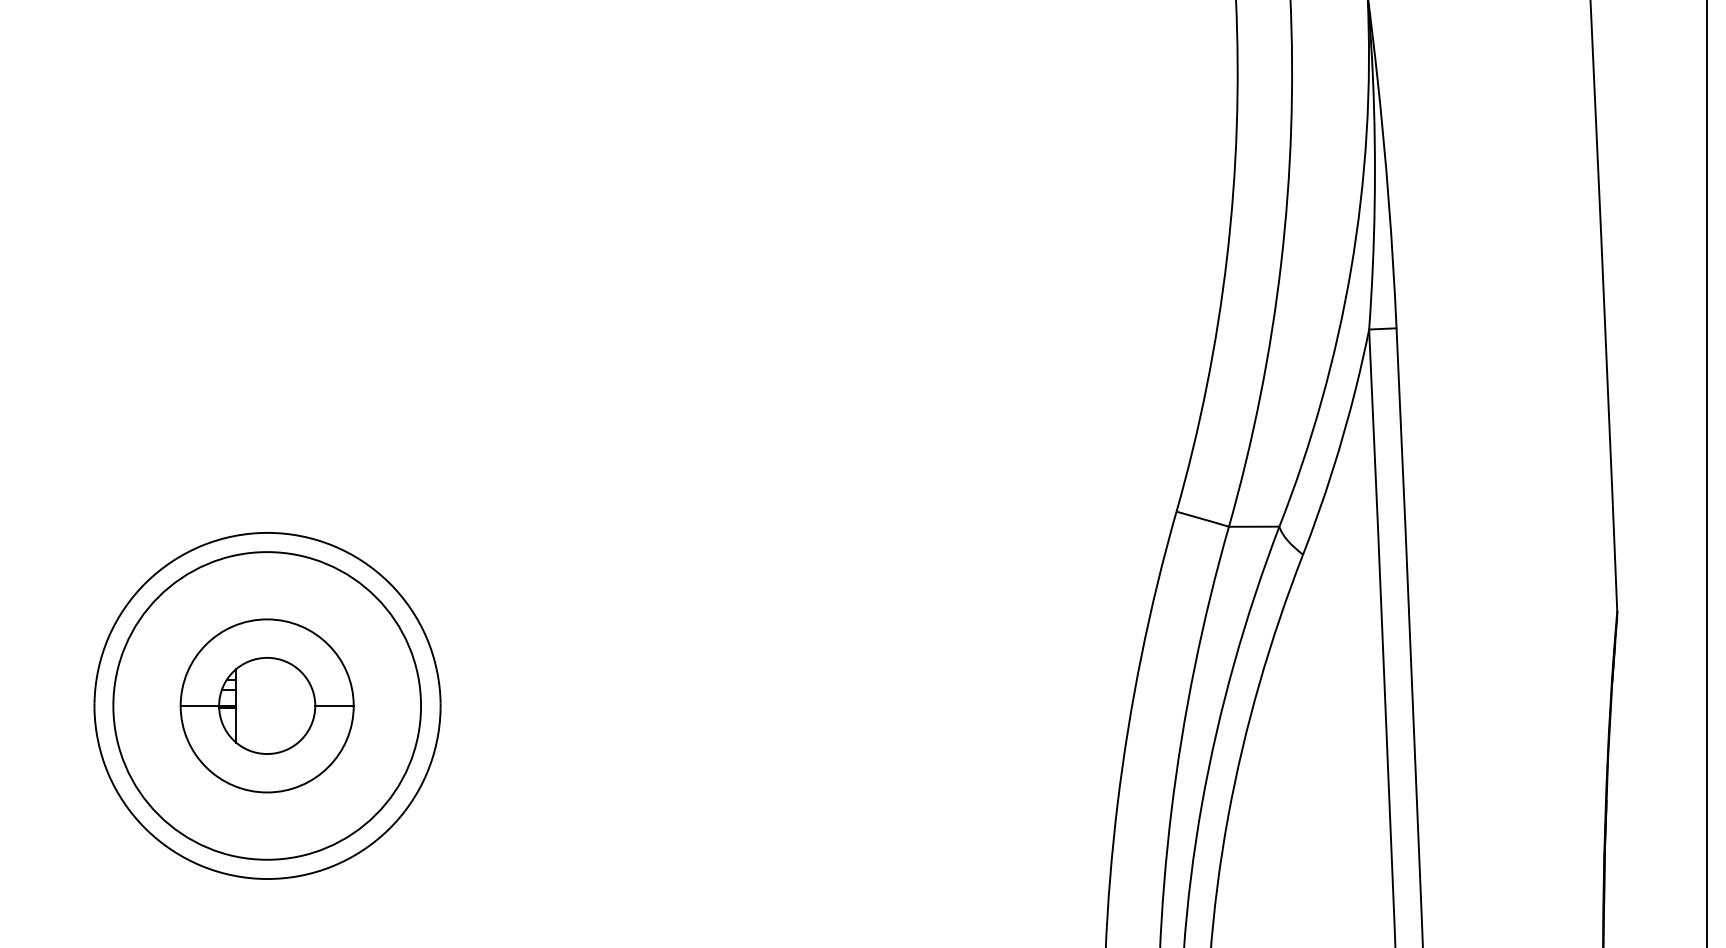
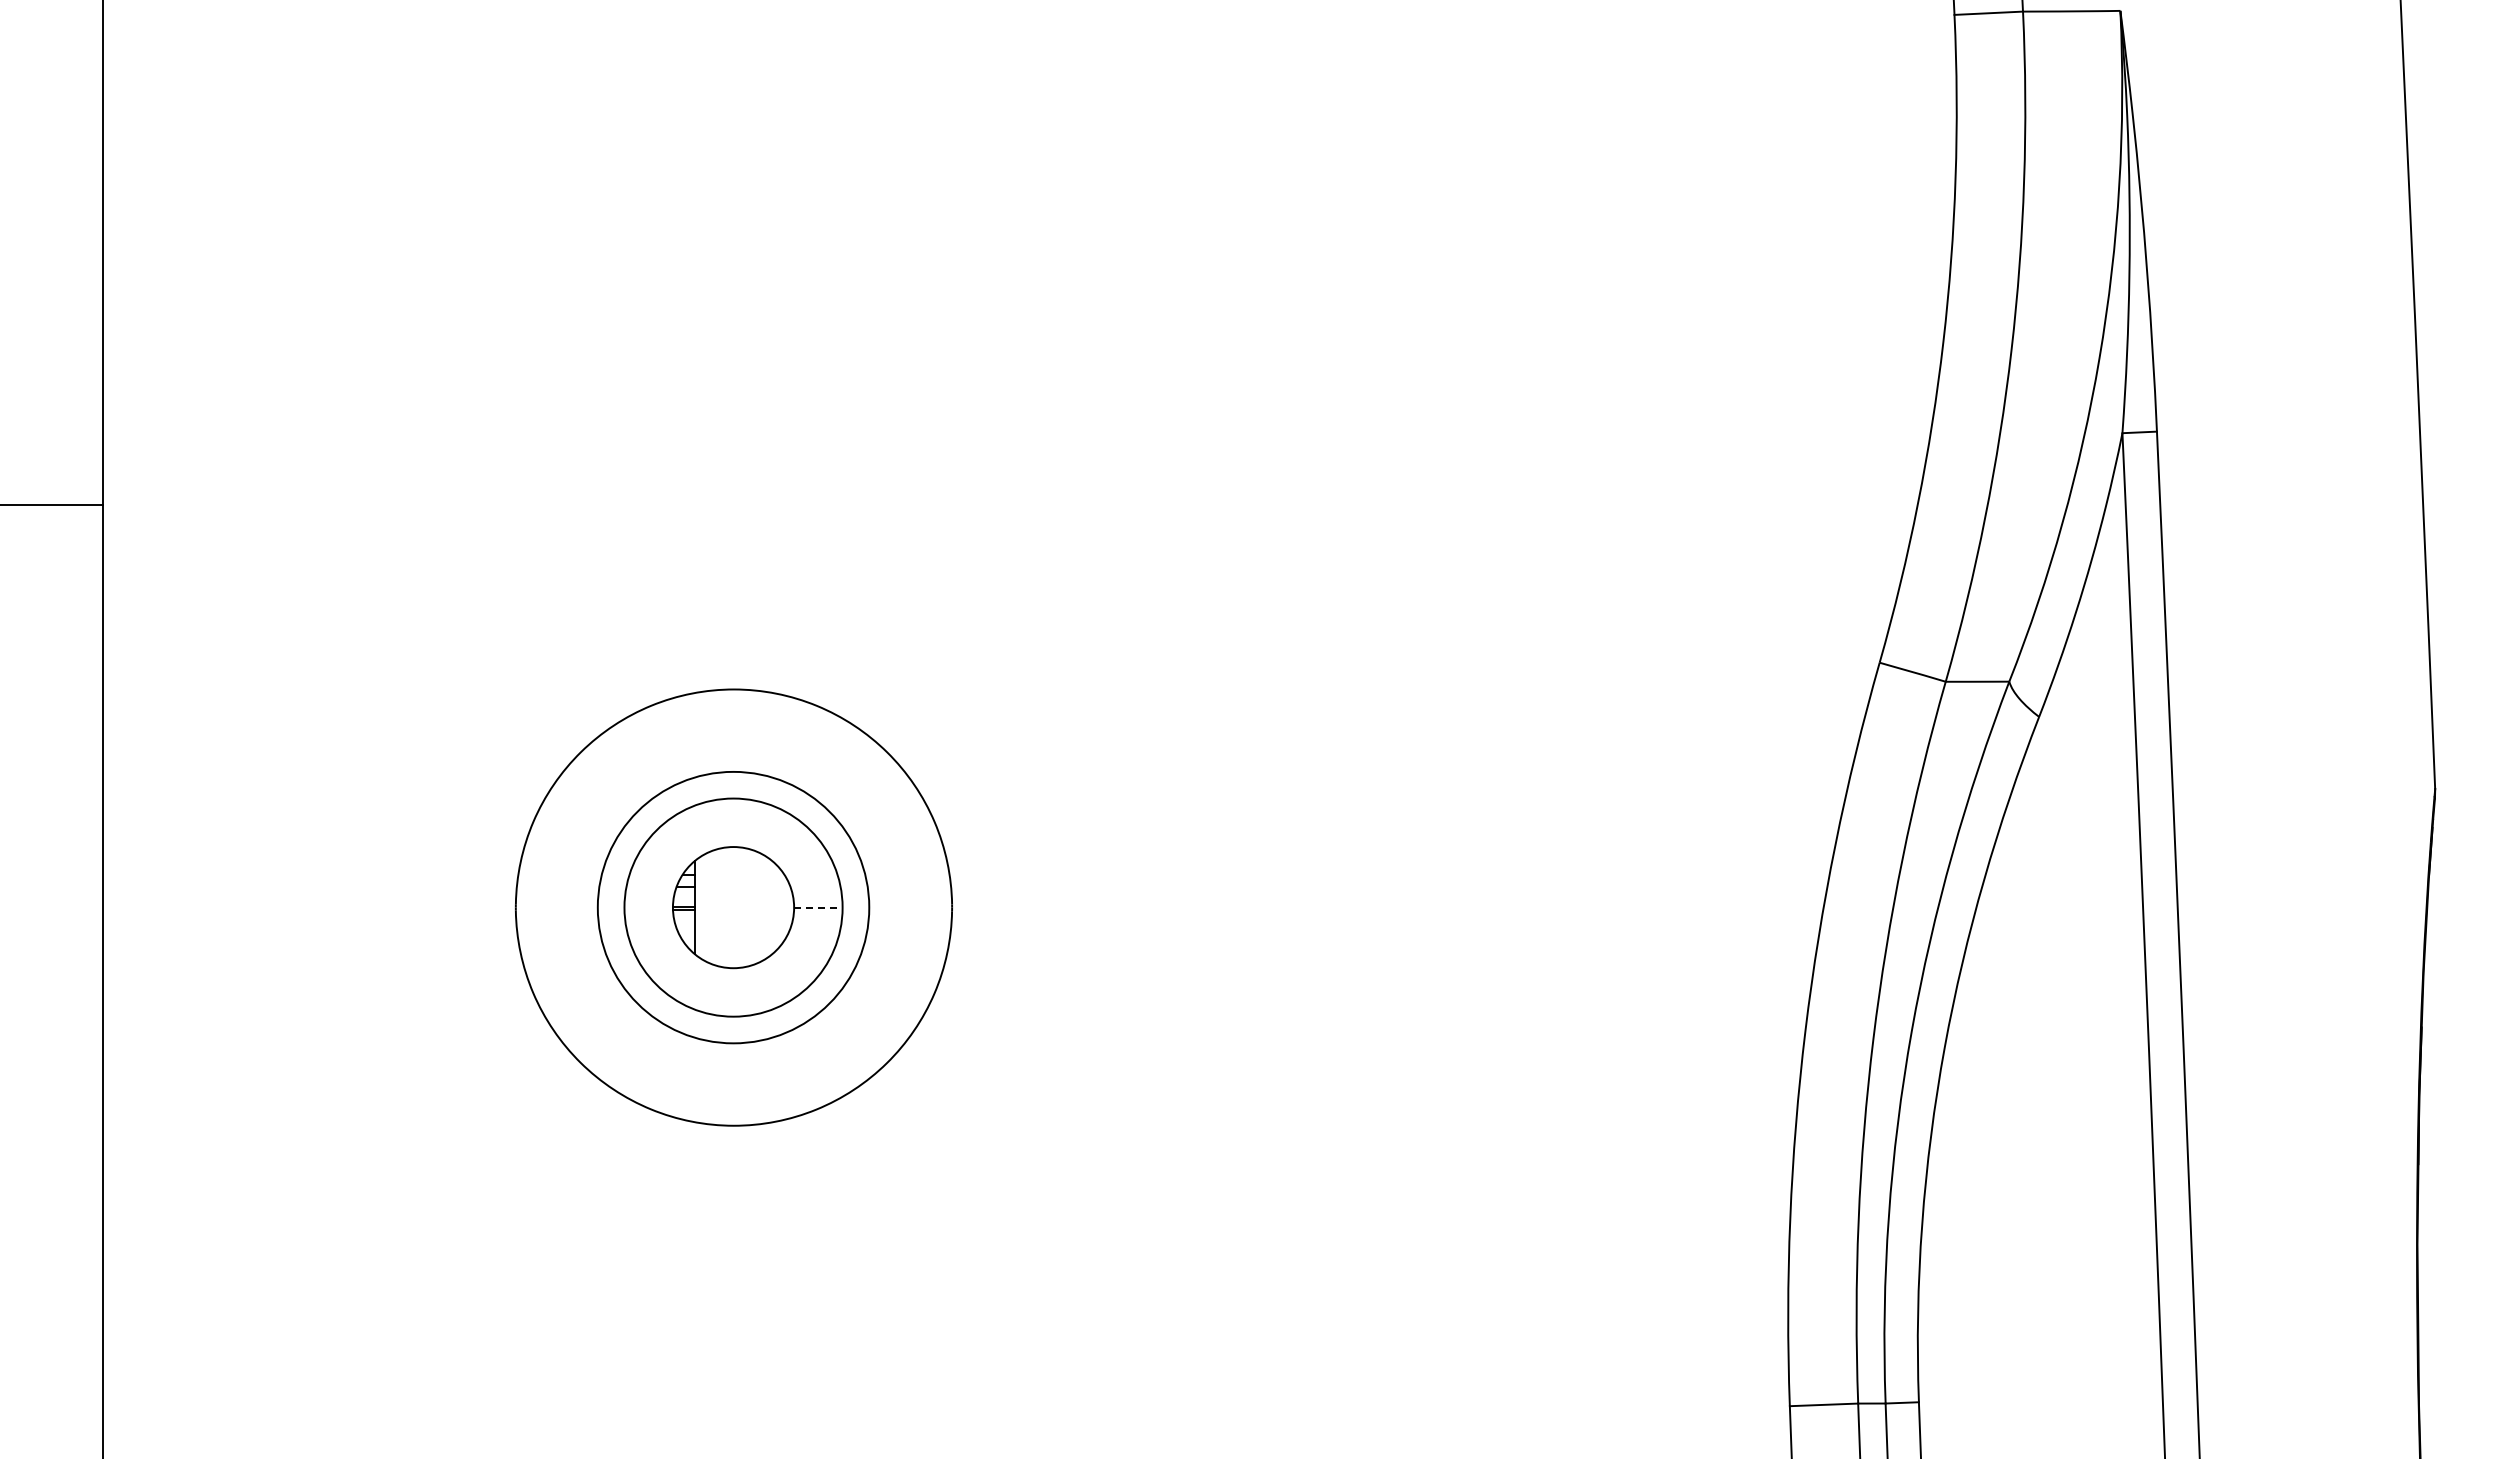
line: (199, 705) -> (648, 907), removed
circle: (267, 705) -> (733, 907), size x0.7
line: (334, 705) -> (818, 907), solid -> dashed

